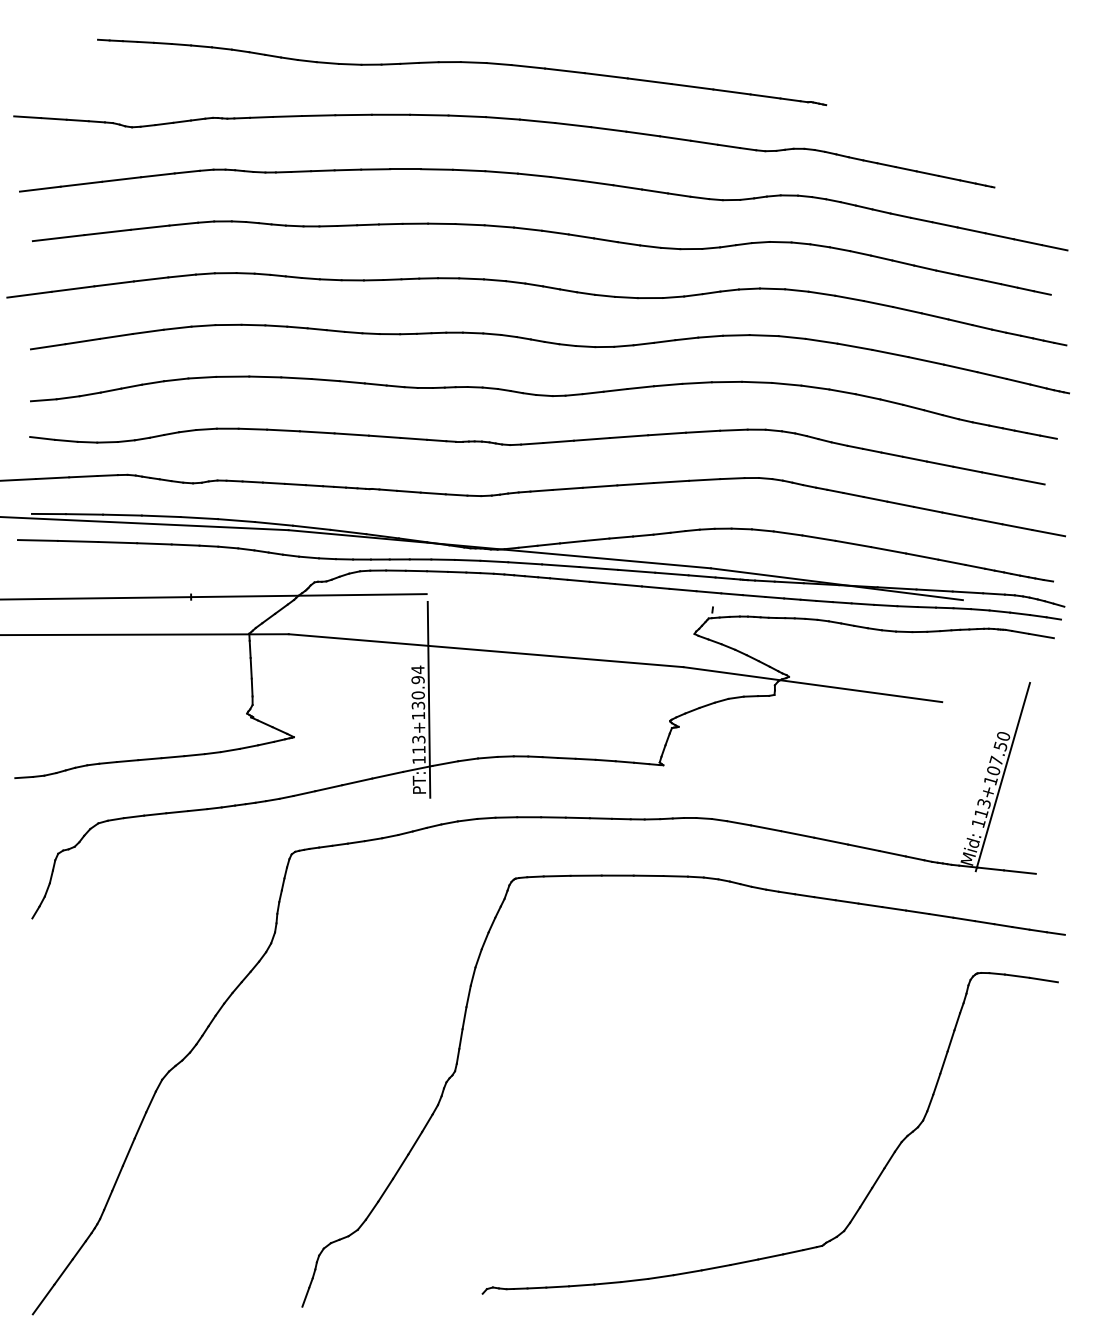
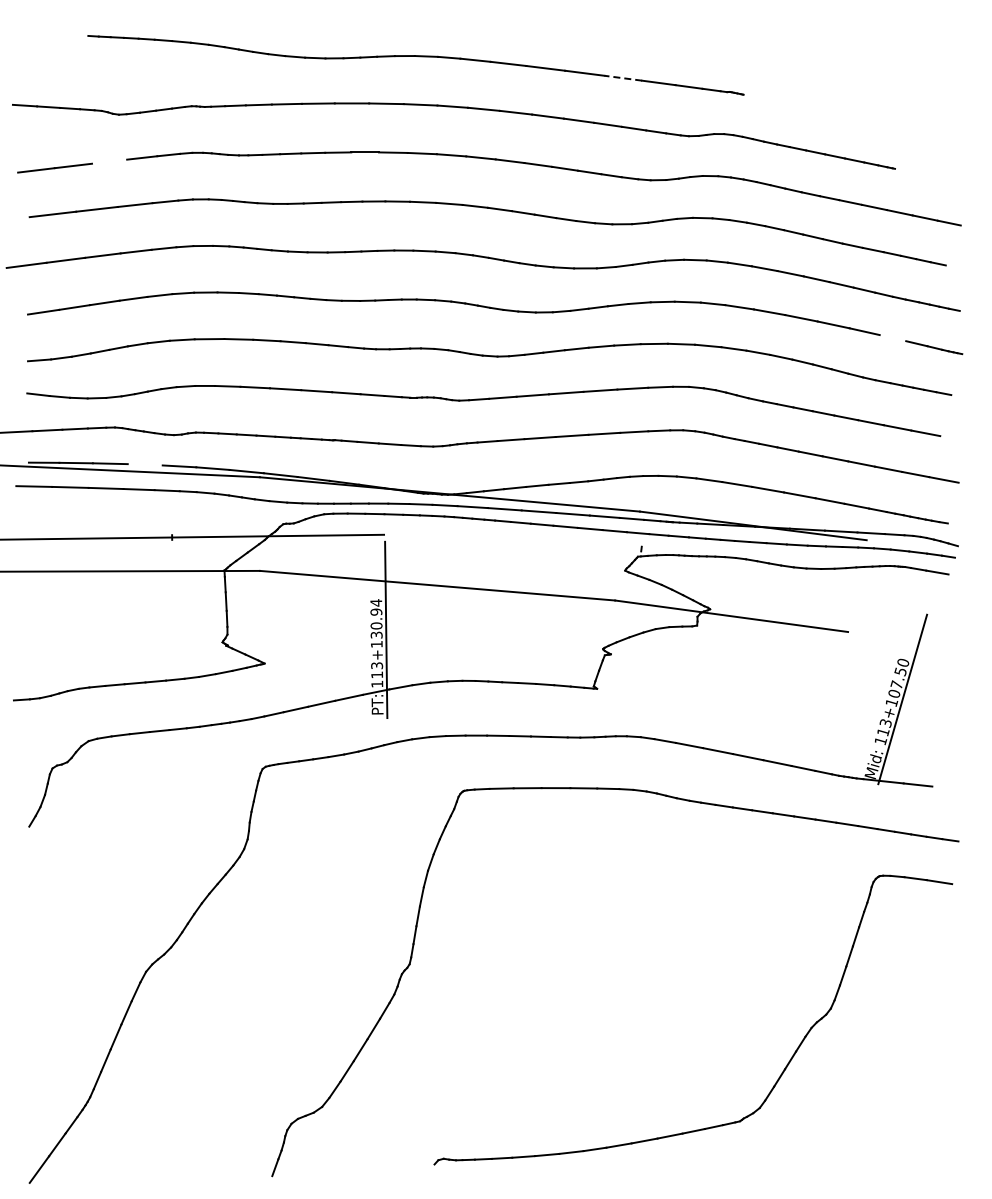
line: (692, 87) -> (623, 78), solid -> dashed
line: (121, 179) -> (109, 161), removed
line: (991, 375) -> (892, 338), removed
line: (160, 515) -> (144, 464), removed

